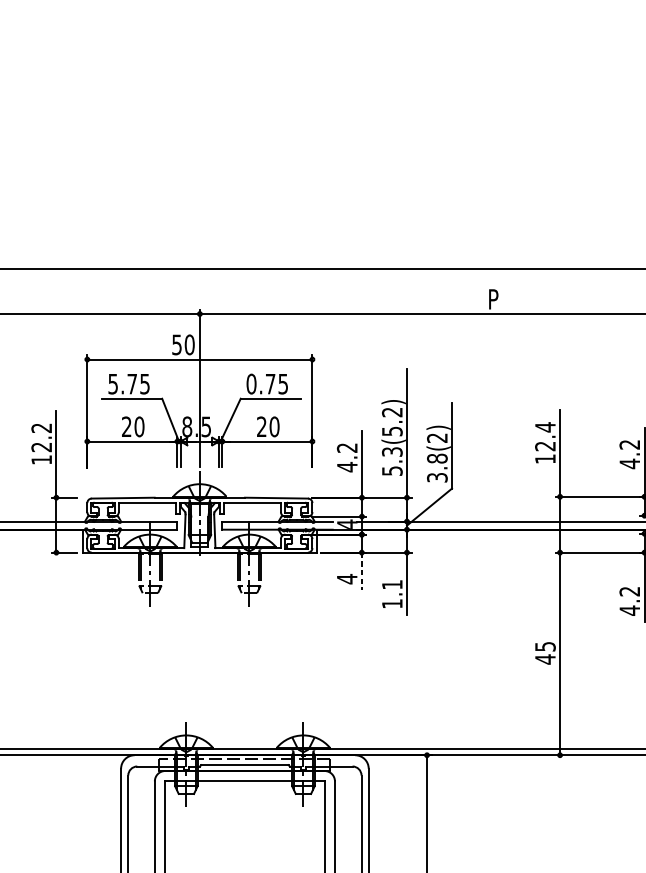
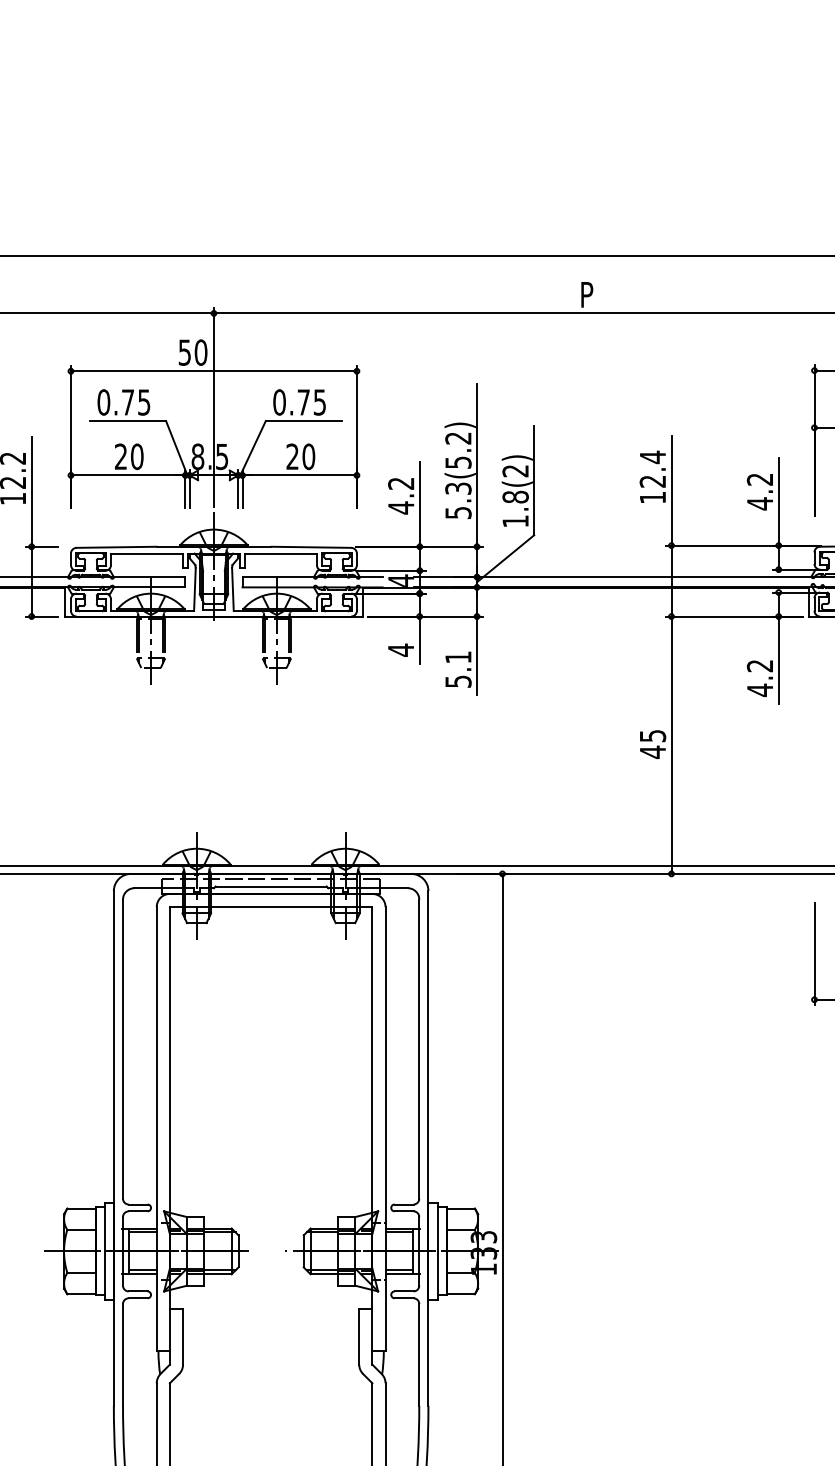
text: (112, 384) -> (103, 402), 5.75 -> 0.75
text: (437, 477) -> (515, 521), 3.8(2) -> 1.8(2)
line: (361, 571) -> (419, 640), dashed -> solid
text: (392, 603) -> (458, 681), 1.1 -> 5.1

